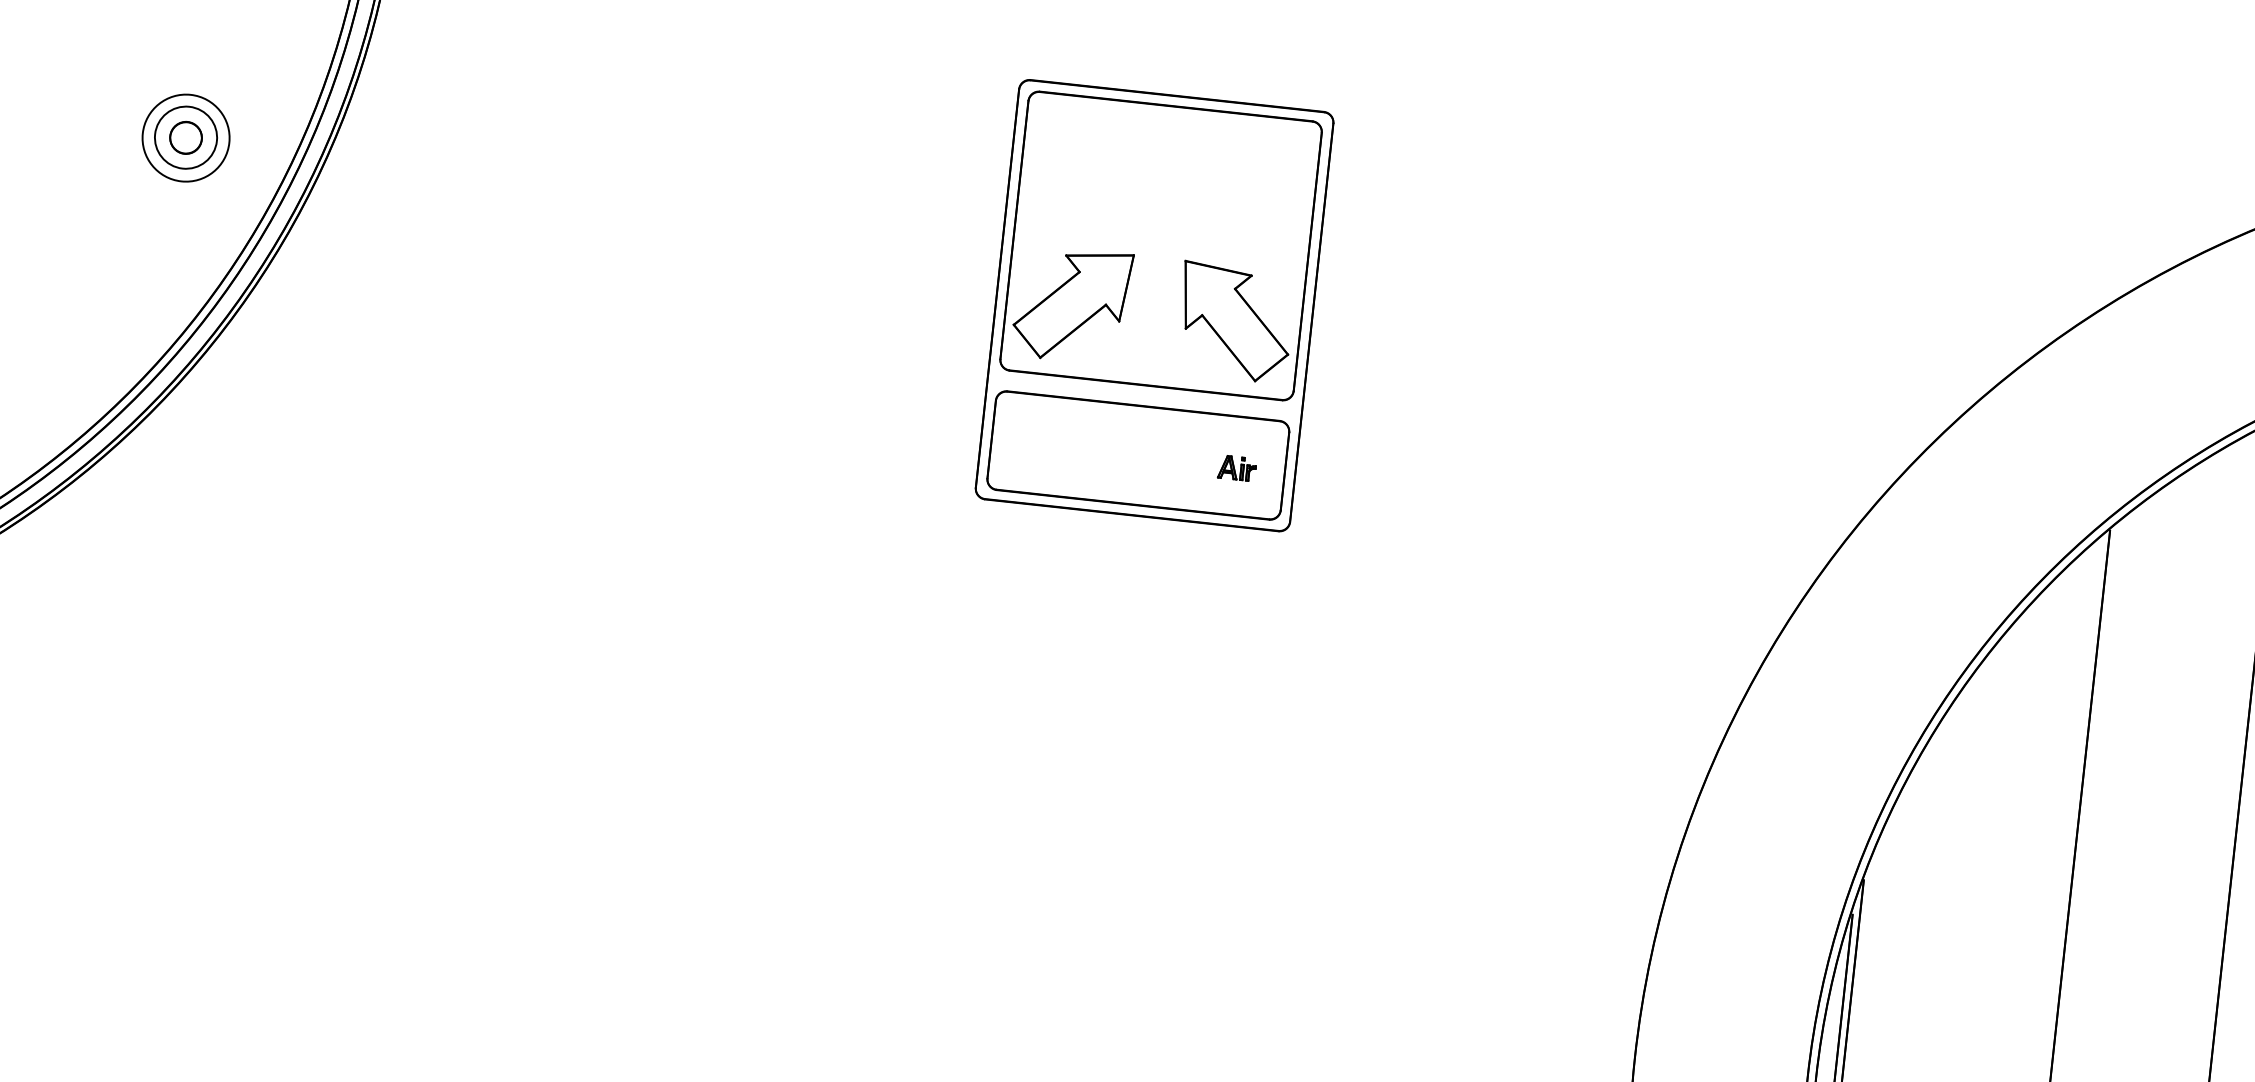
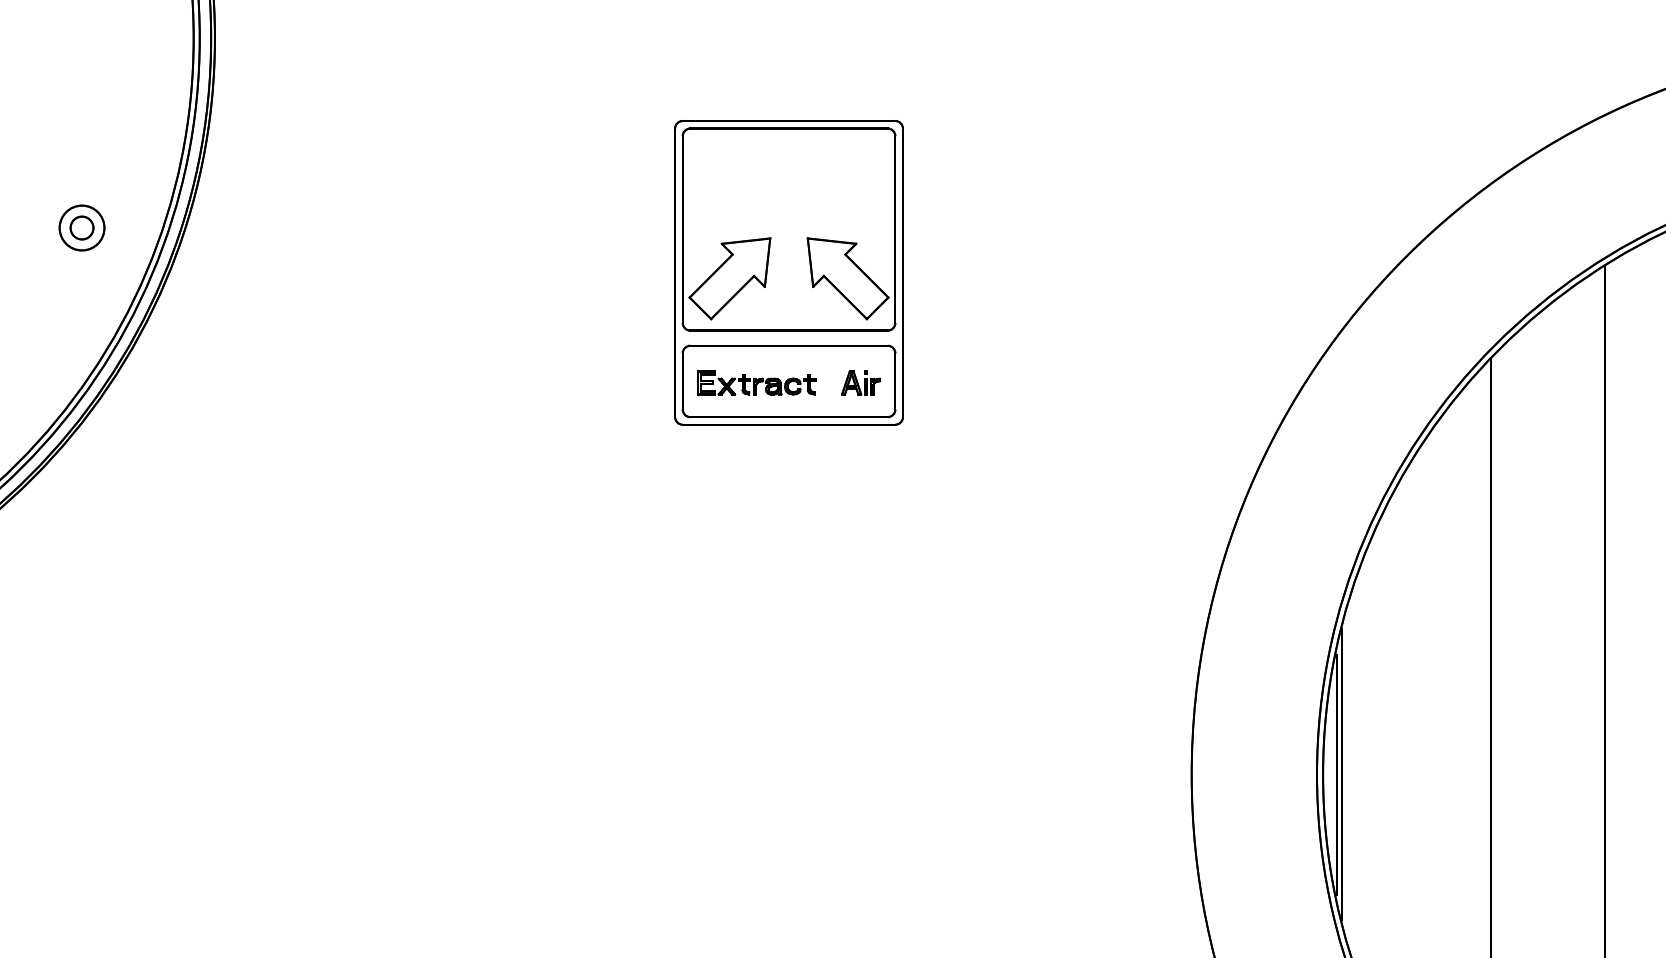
circle: (185, 137) -> (81, 227), size x0.71
part: (1093, 452) -> (756, 382), added
part: (1236, 467) -> (860, 382), size x1.43

